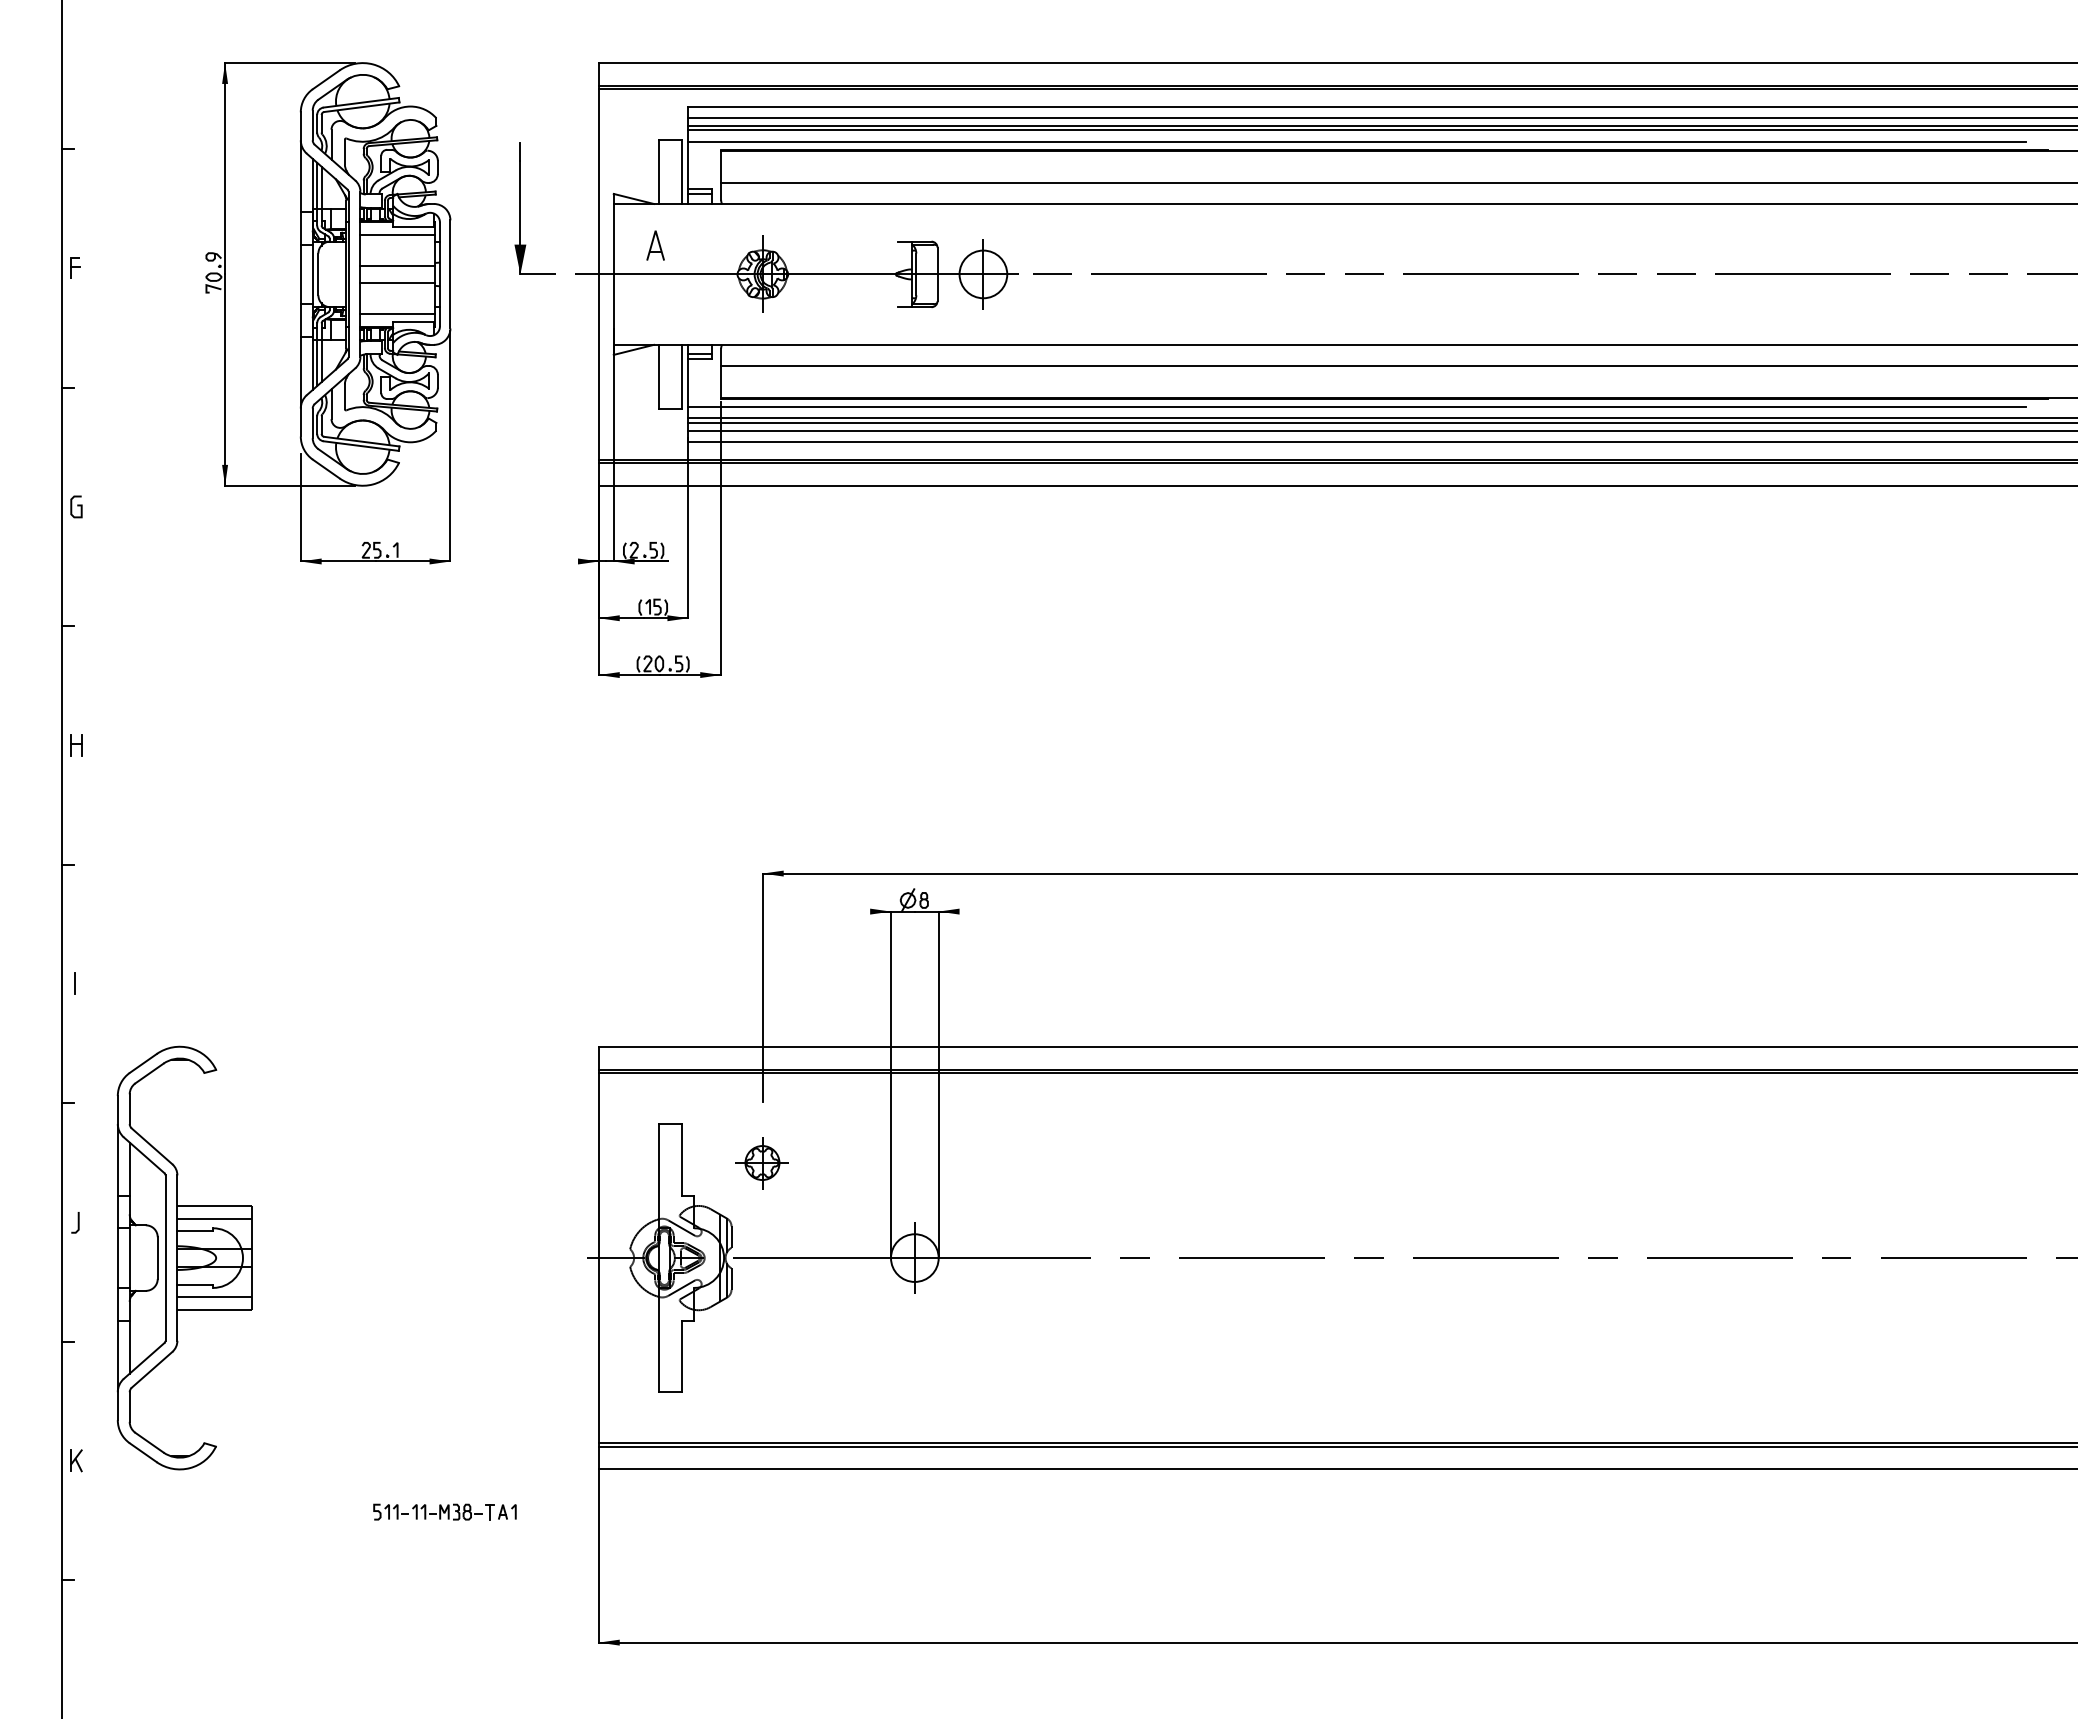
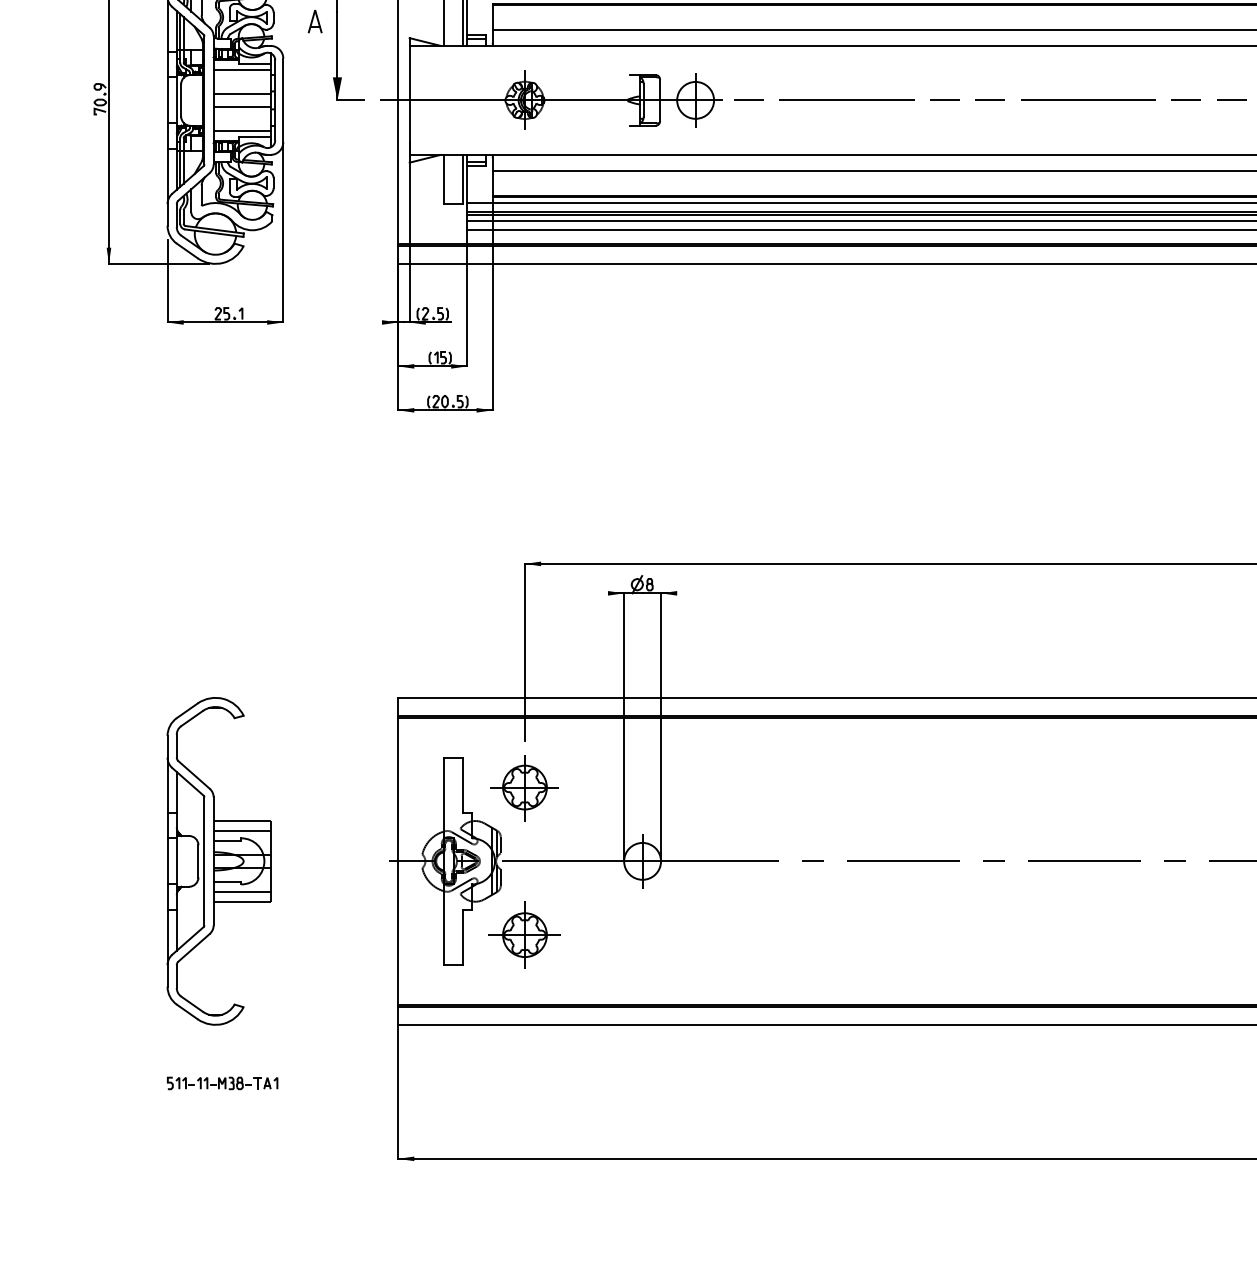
part: (655, 245) -> (315, 21), moved
part: (761, 1163) -> (523, 788), size x1.67
part: (184, 1257) -> (219, 860), moved
part: (762, 1353) -> (524, 935), added
part: (444, 1511) -> (222, 1082), moved

